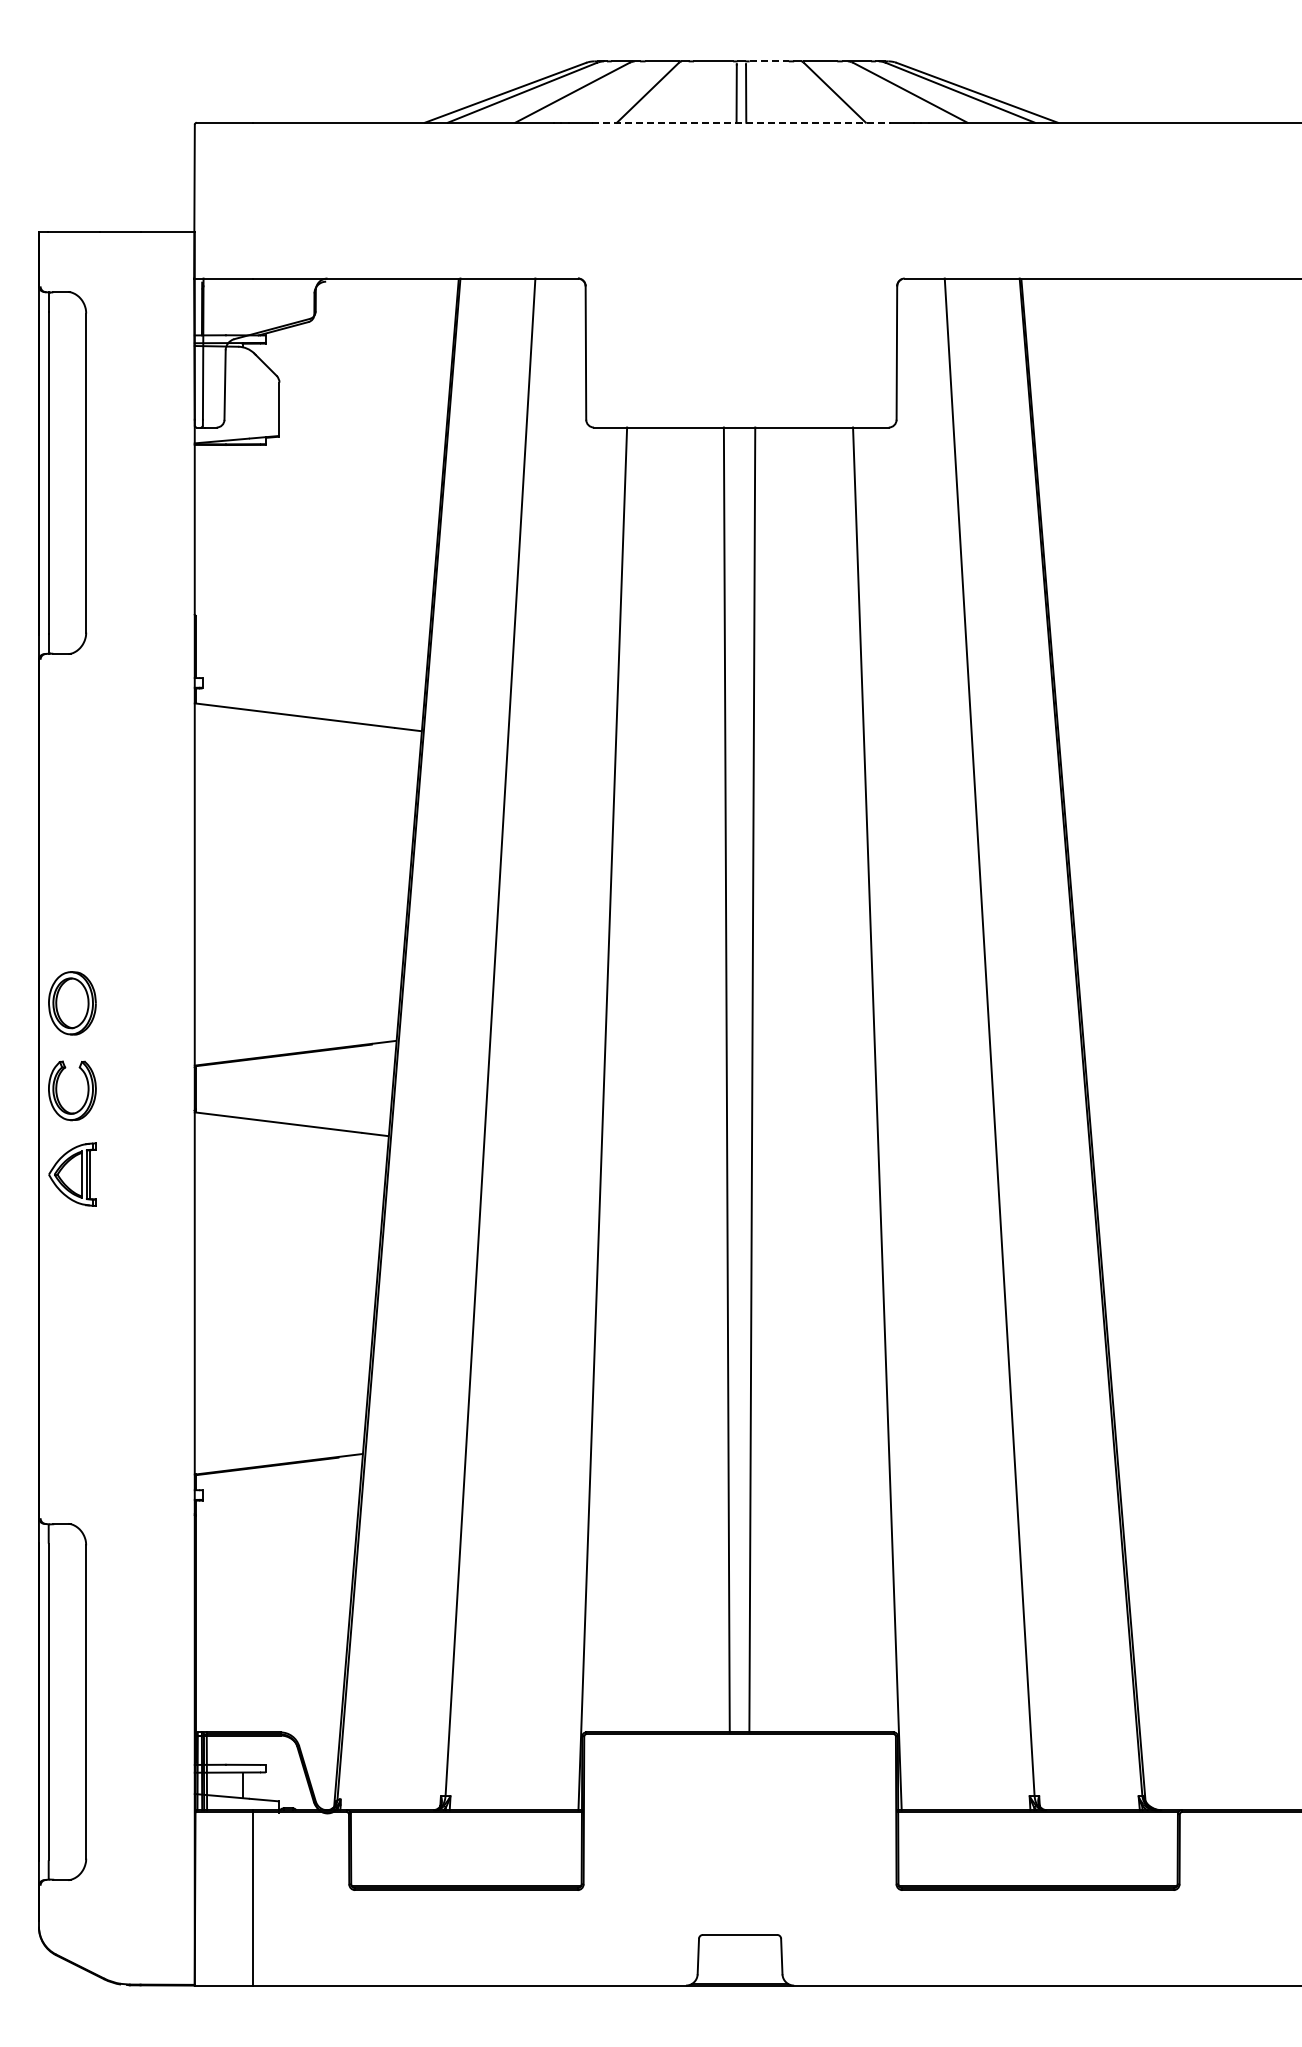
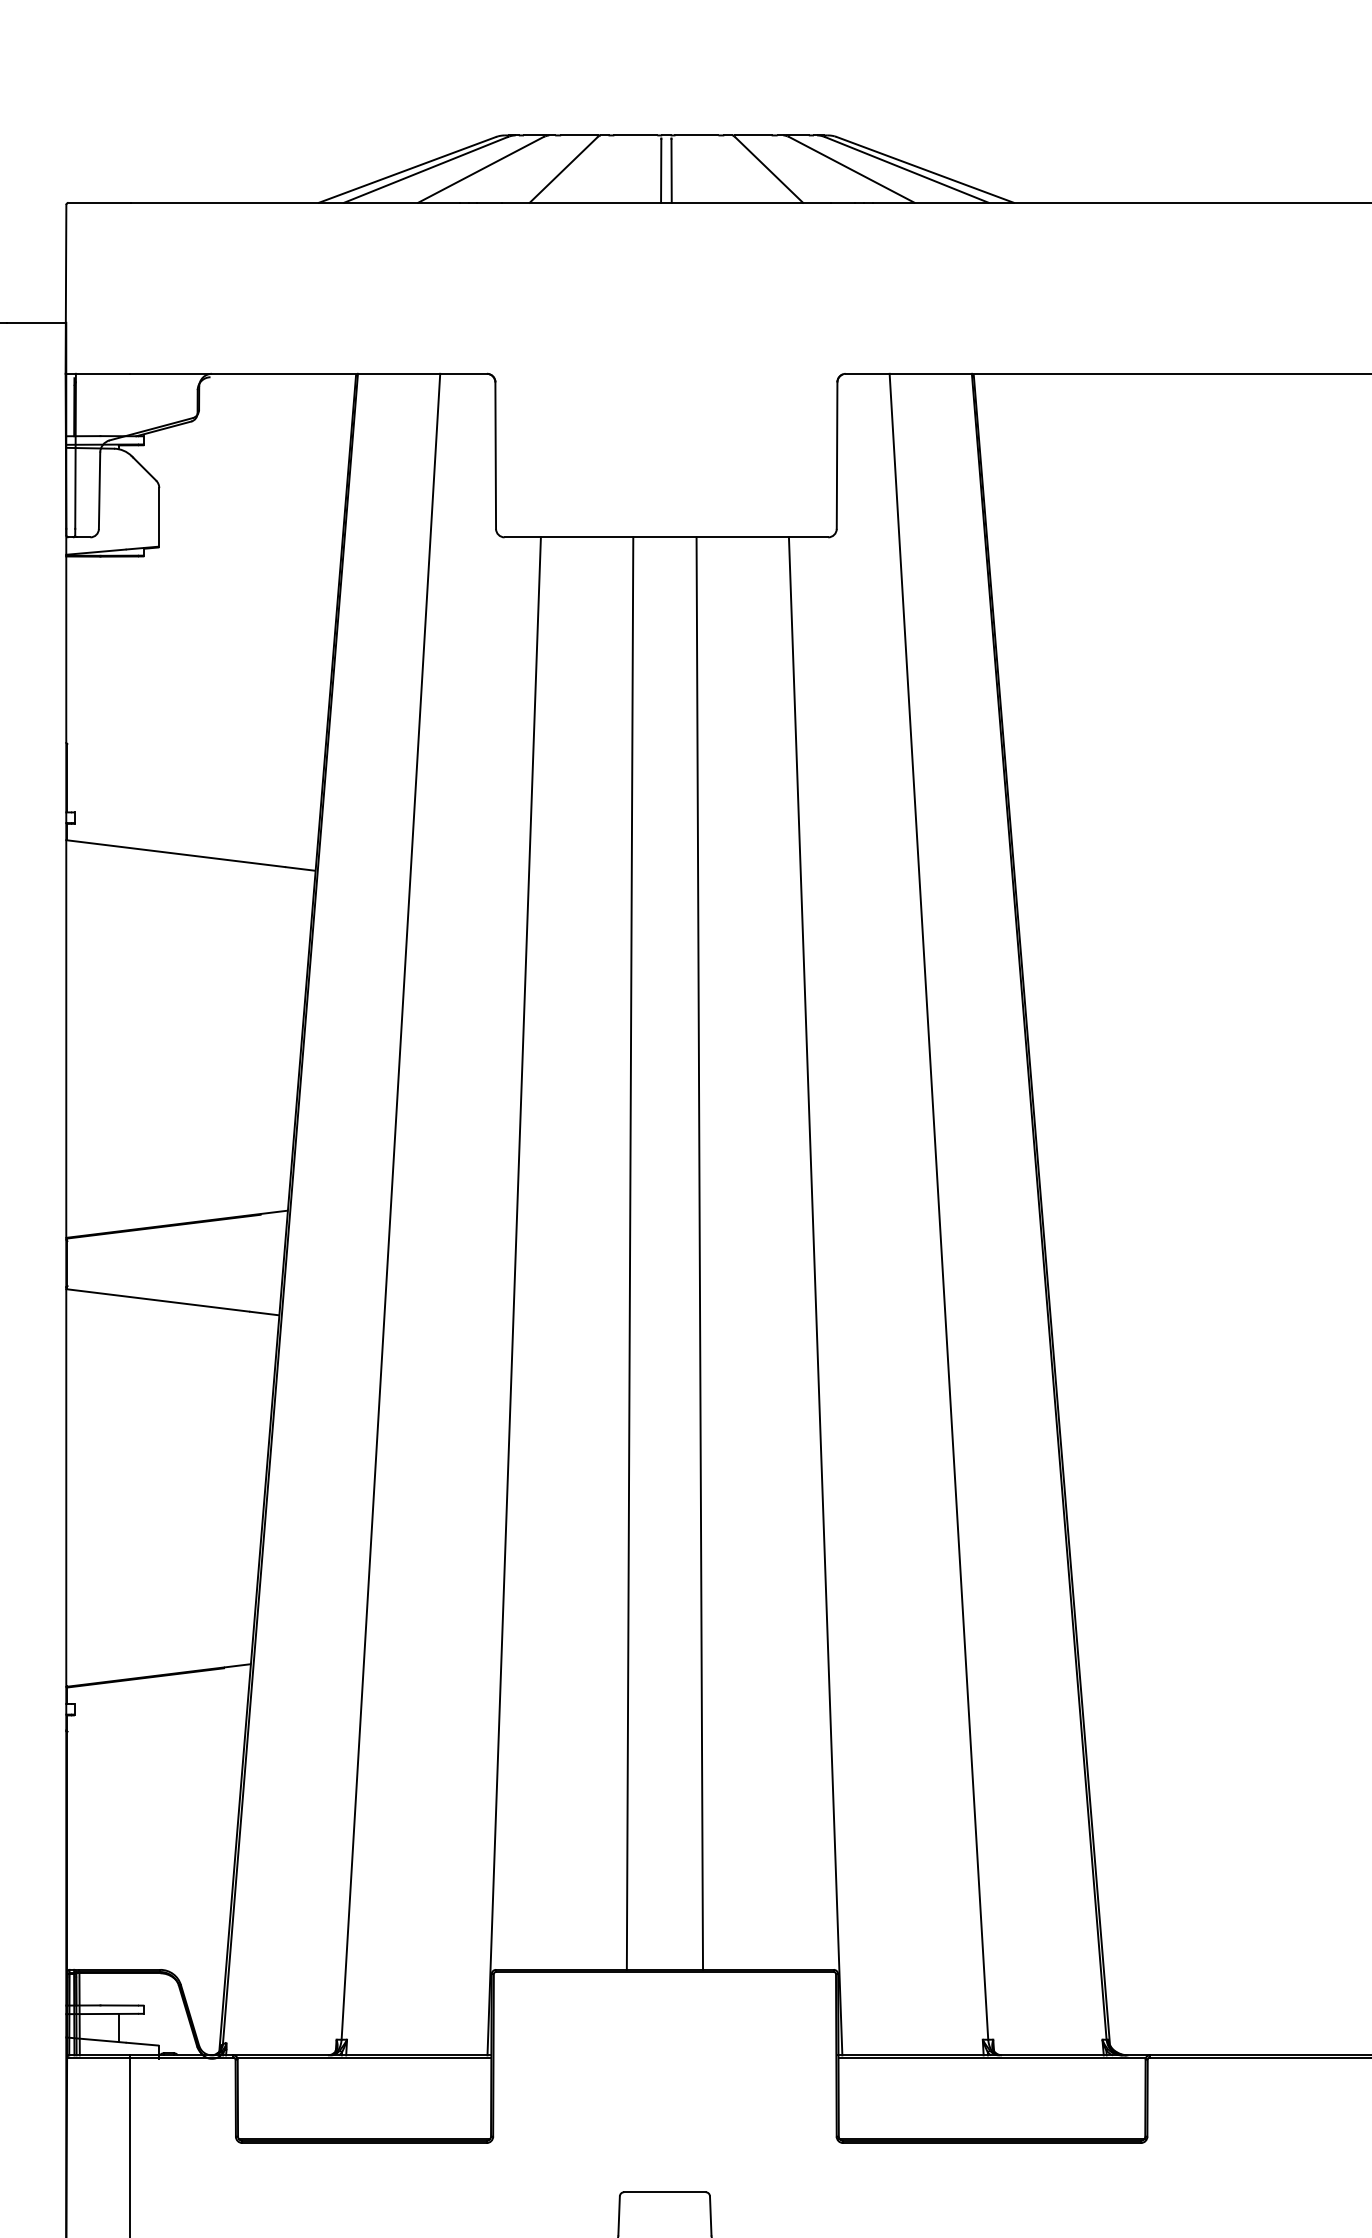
line: (769, 61) -> (697, 135), dashed -> solid
line: (741, 122) -> (666, 202), dashed -> solid
line: (726, 1079) -> (699, 1253), moved
line: (752, 1079) -> (630, 1253), moved

